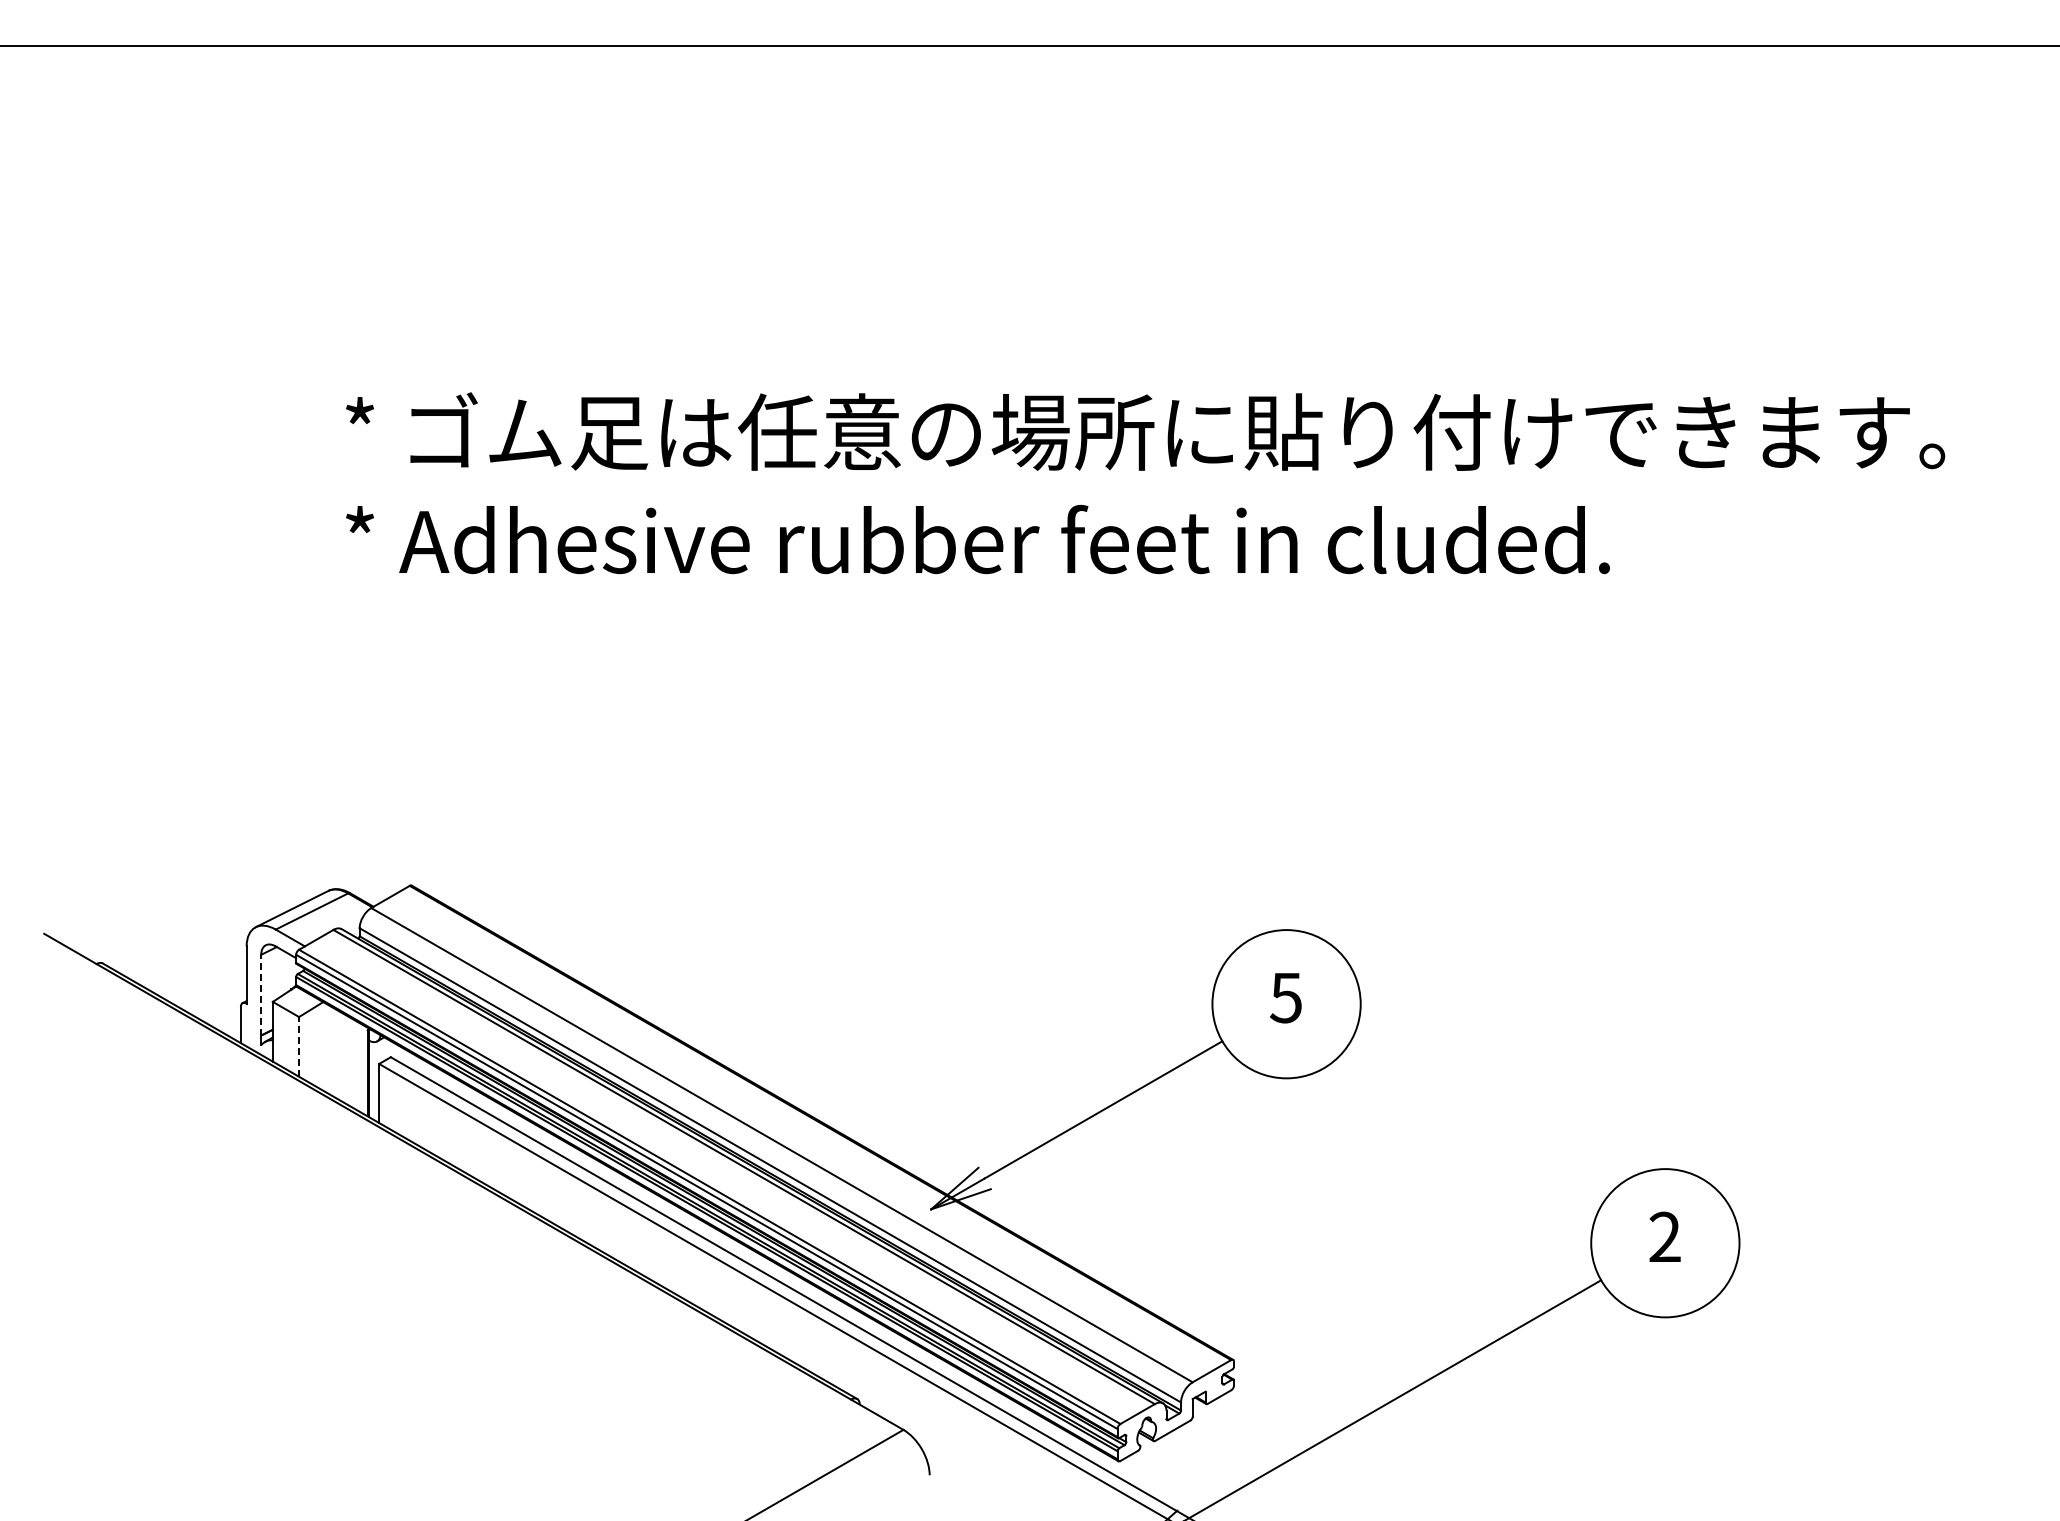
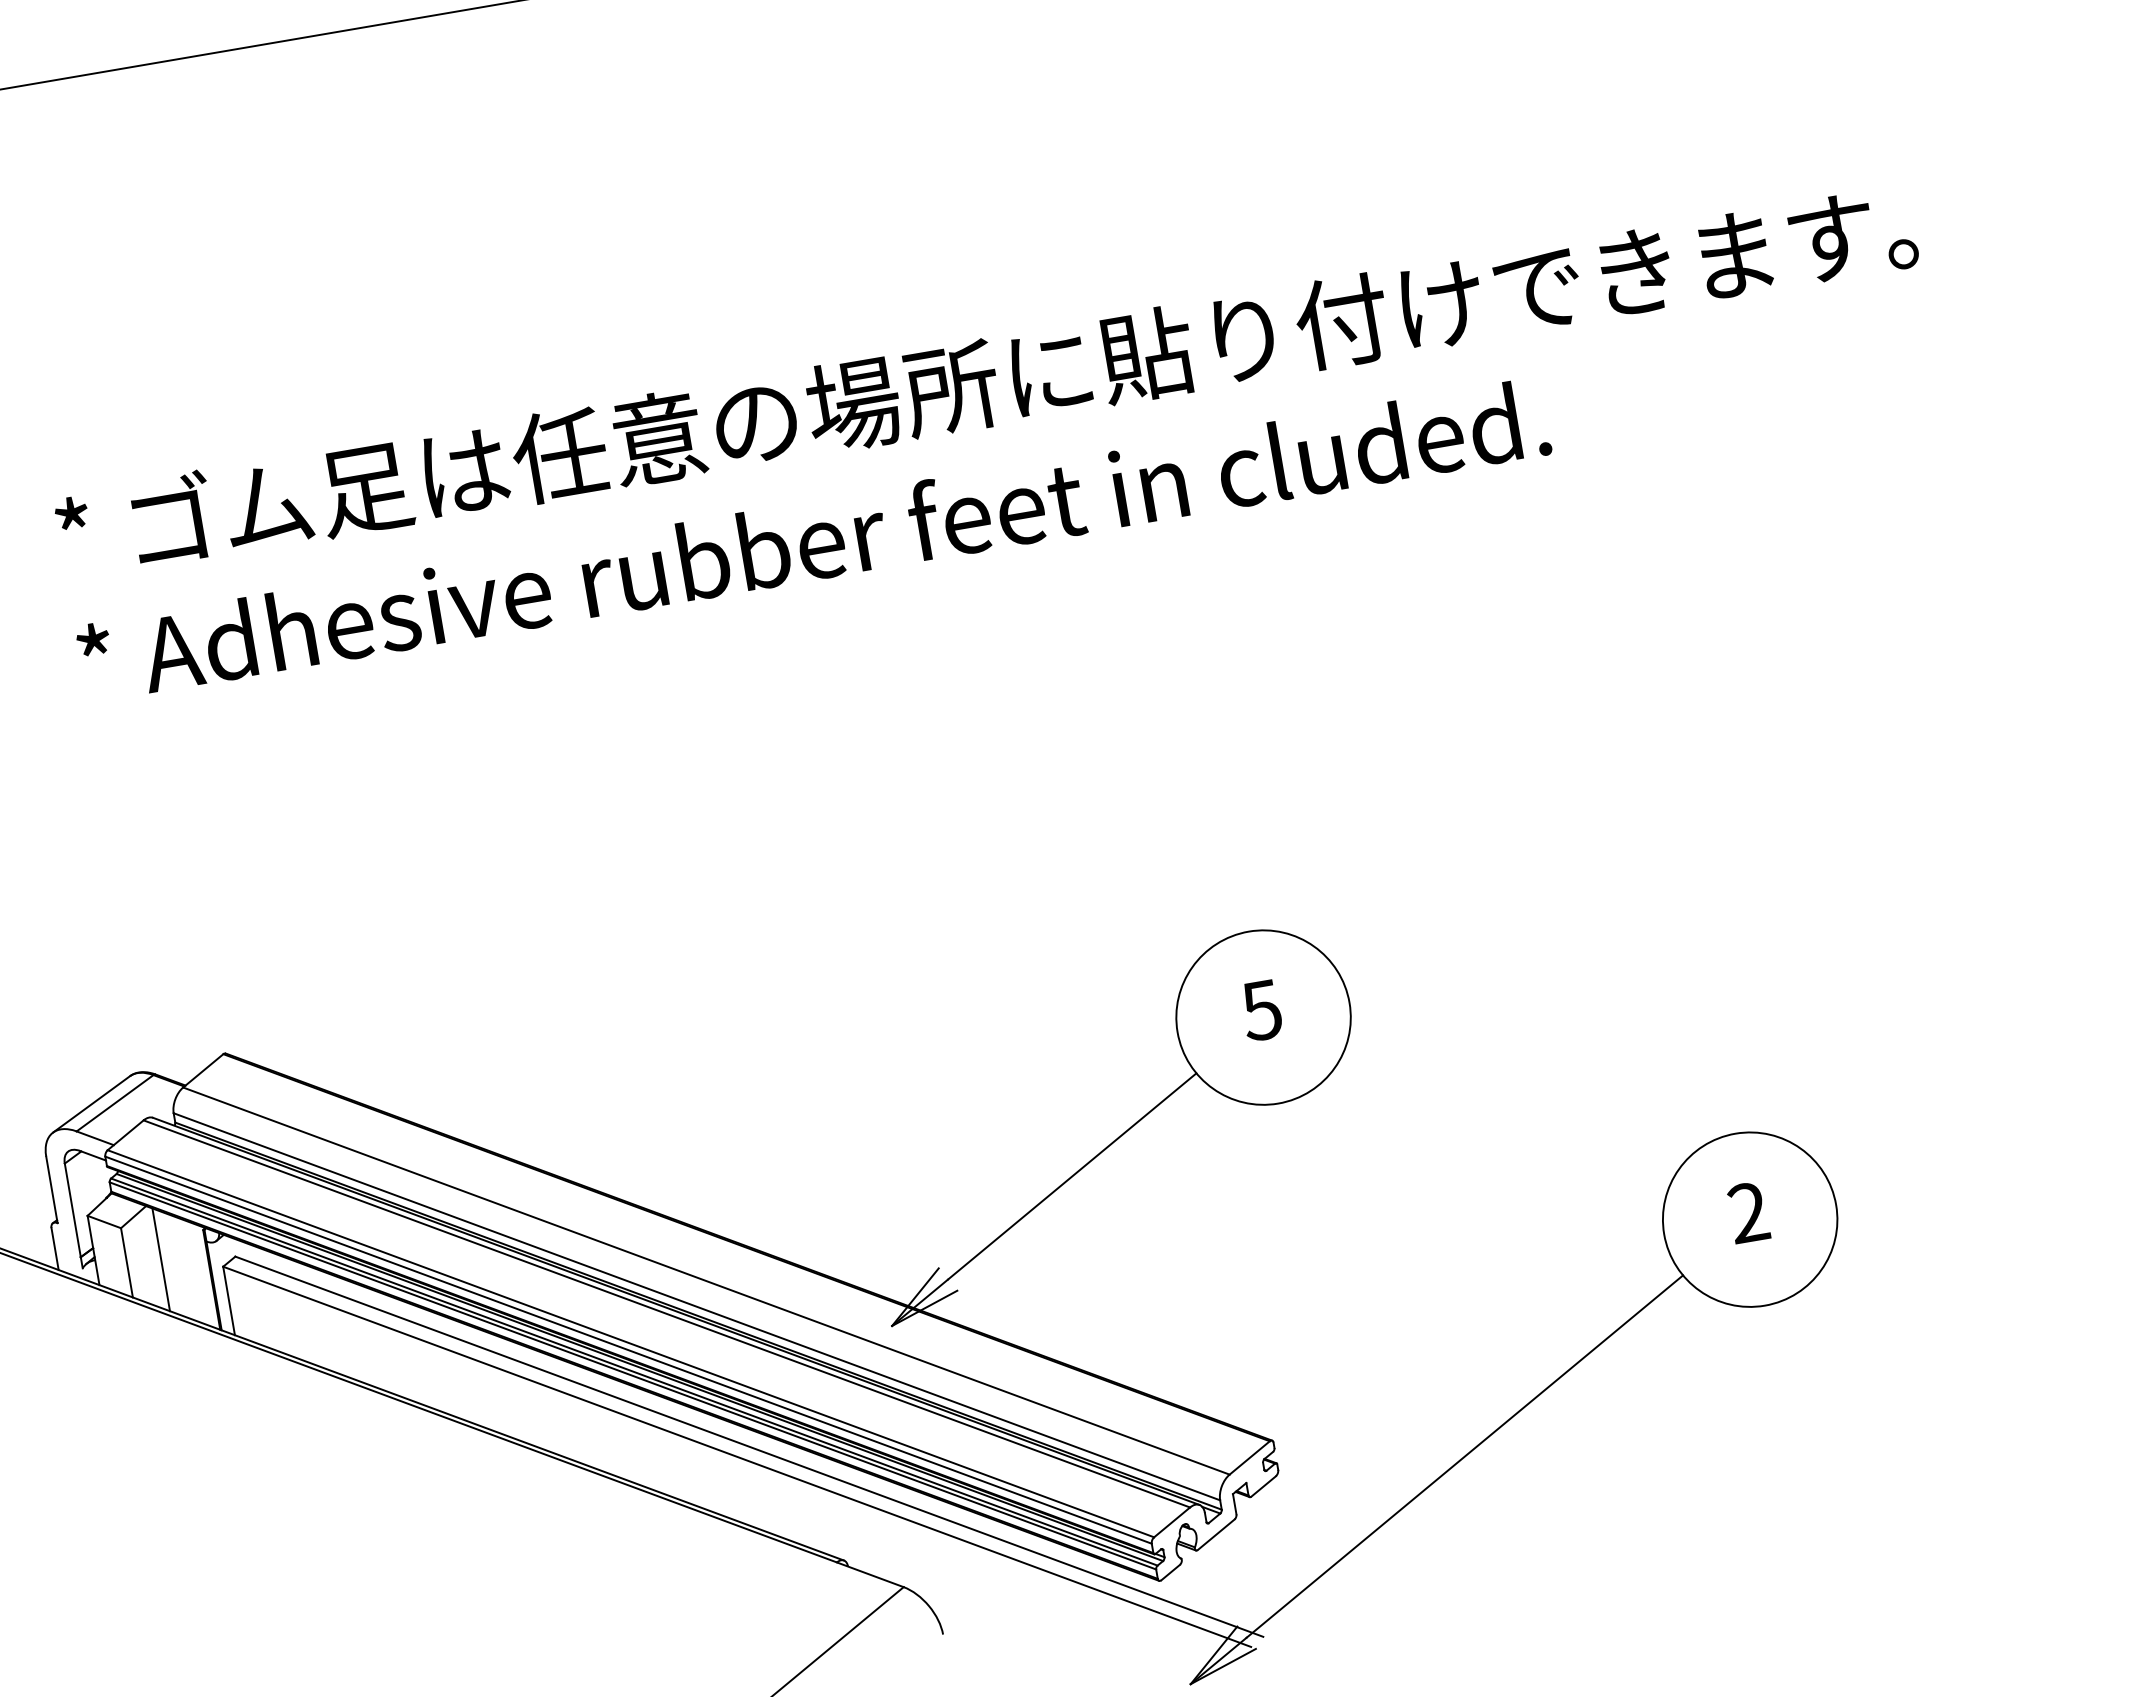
line: (261, 994) -> (72, 1209), dashed -> solid
line: (299, 1046) -> (127, 1262), dashed -> solid
line: (328, 1048) -> (161, 1258), added

